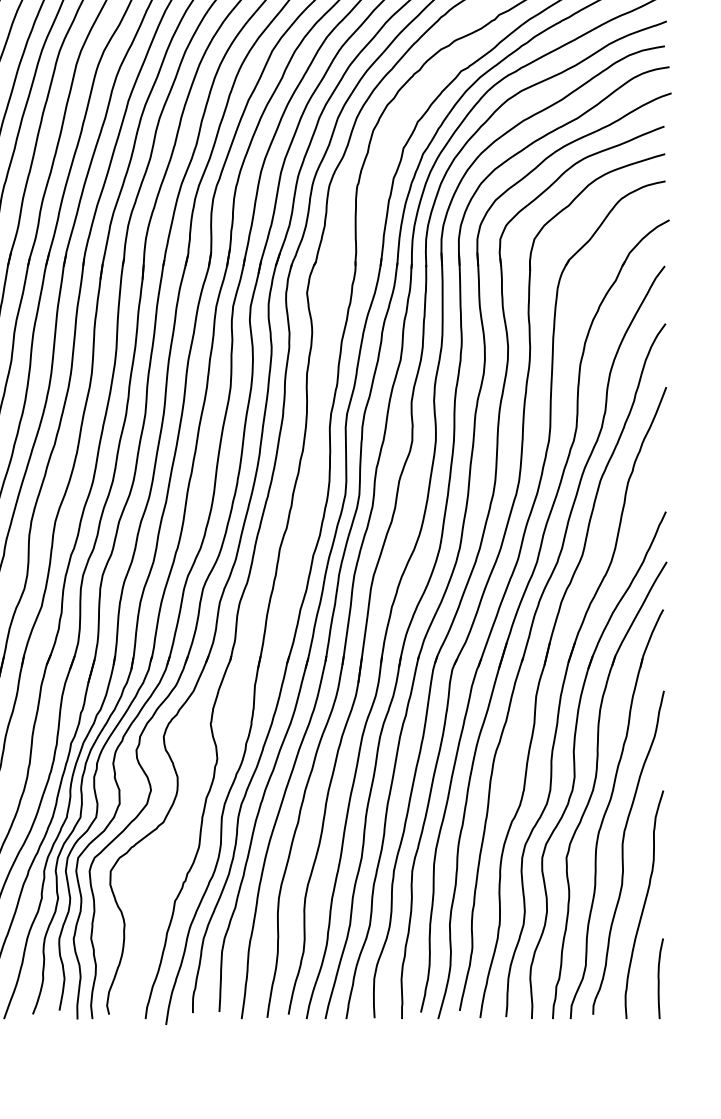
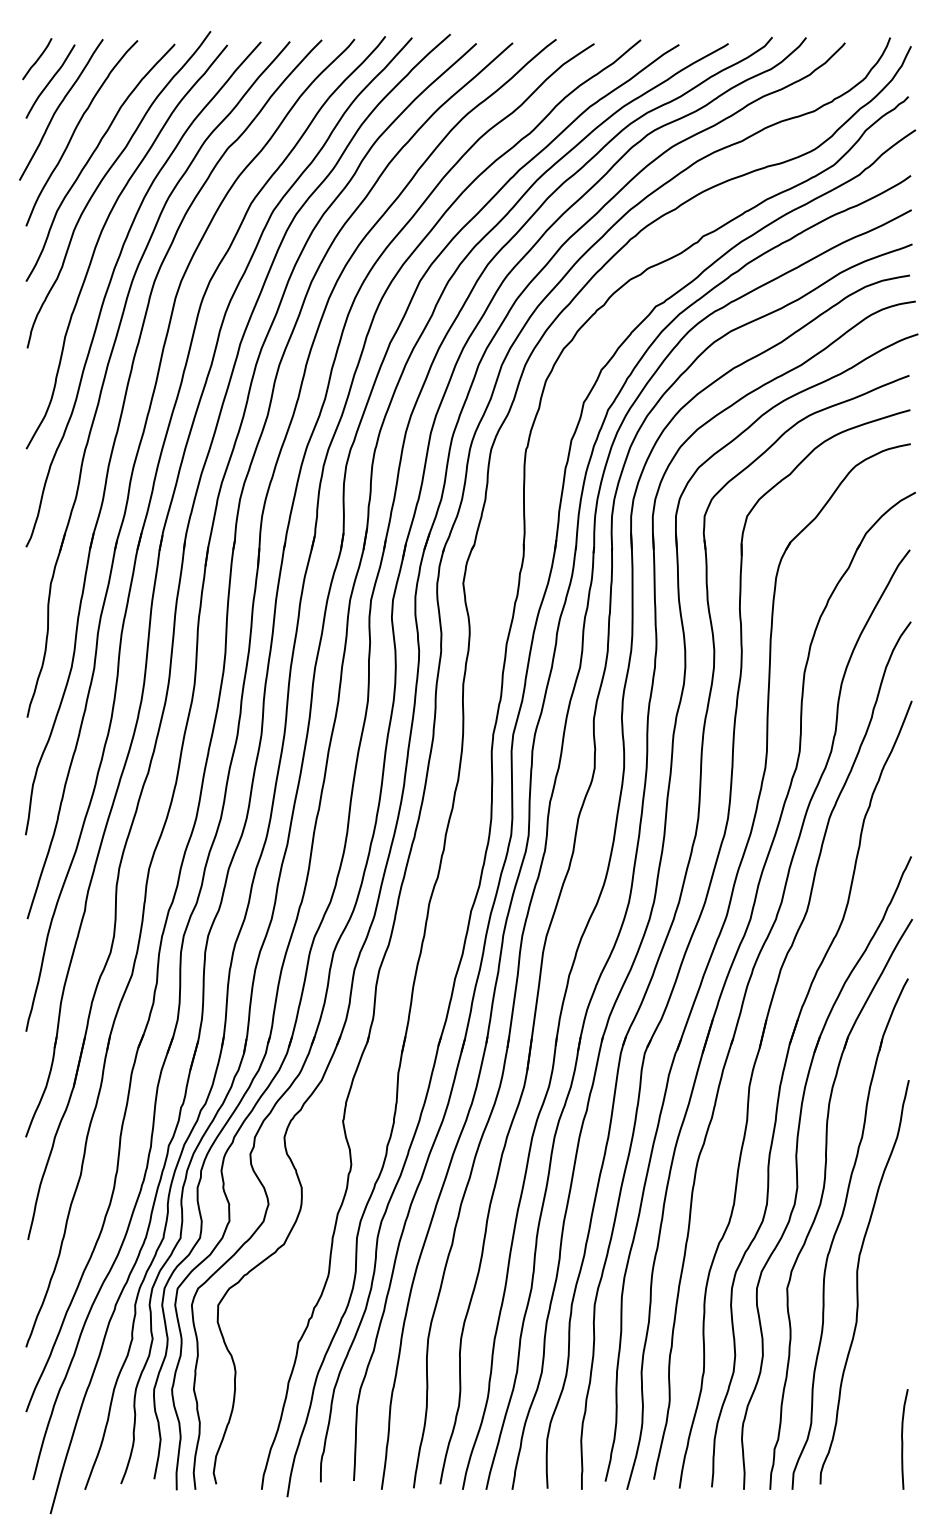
curve: (644, 904) -> (884, 1346), removed

